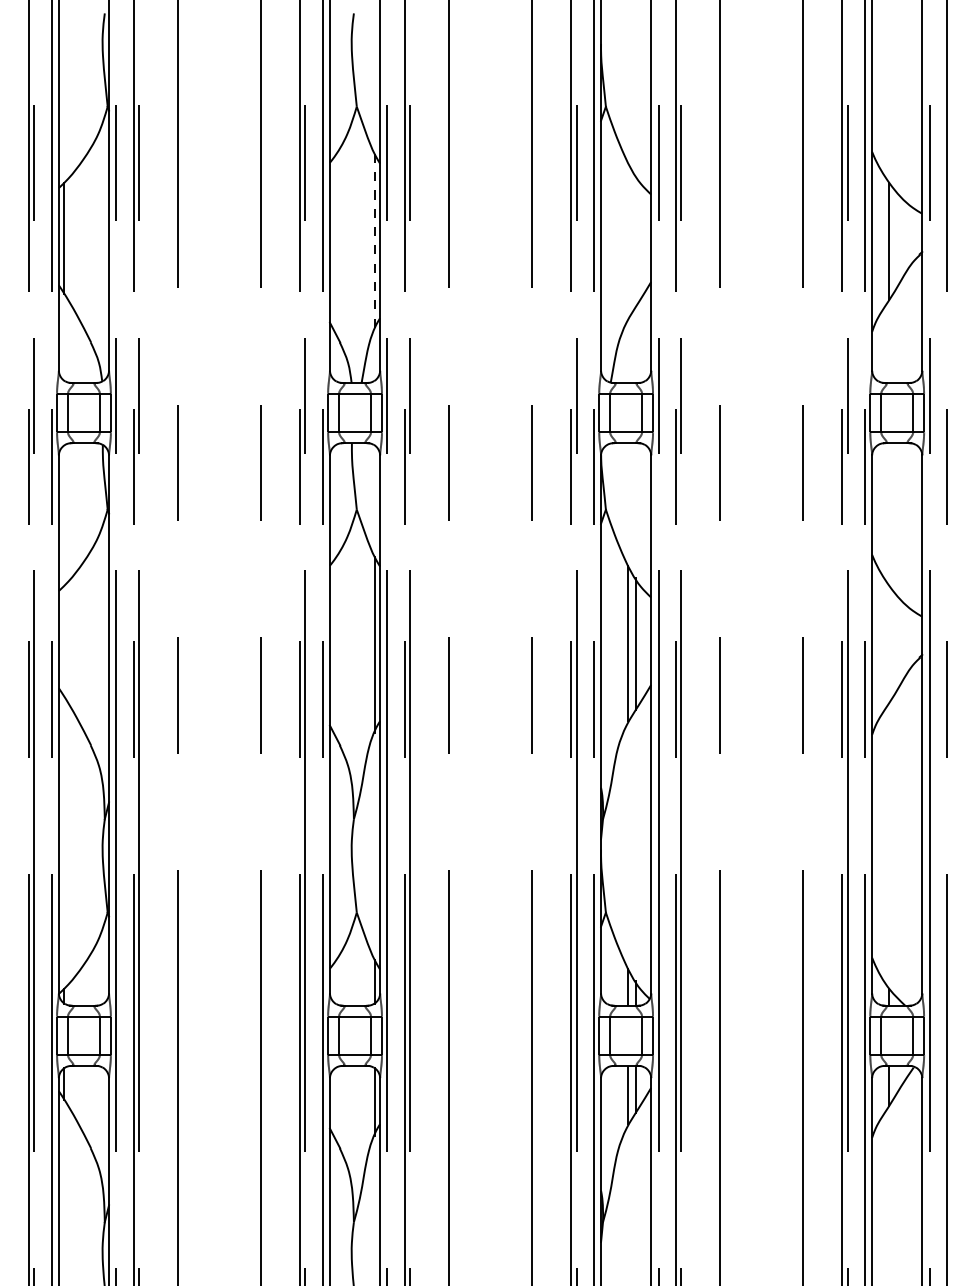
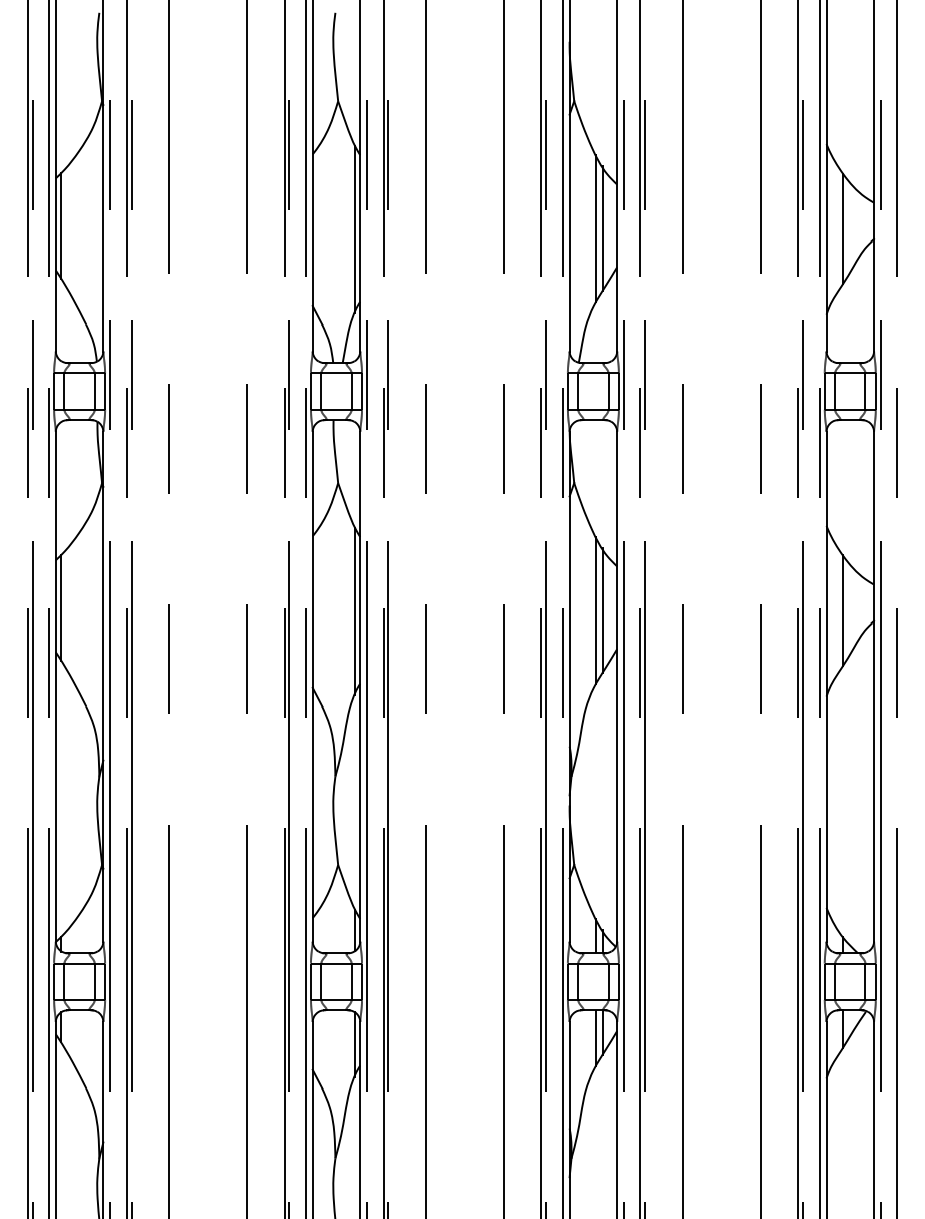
line: (628, 240) -> (595, 228), added
line: (635, 241) -> (602, 228), added
line: (374, 242) -> (354, 229), dashed -> solid
line: (64, 640) -> (61, 607), added
line: (889, 643) -> (843, 609), added

